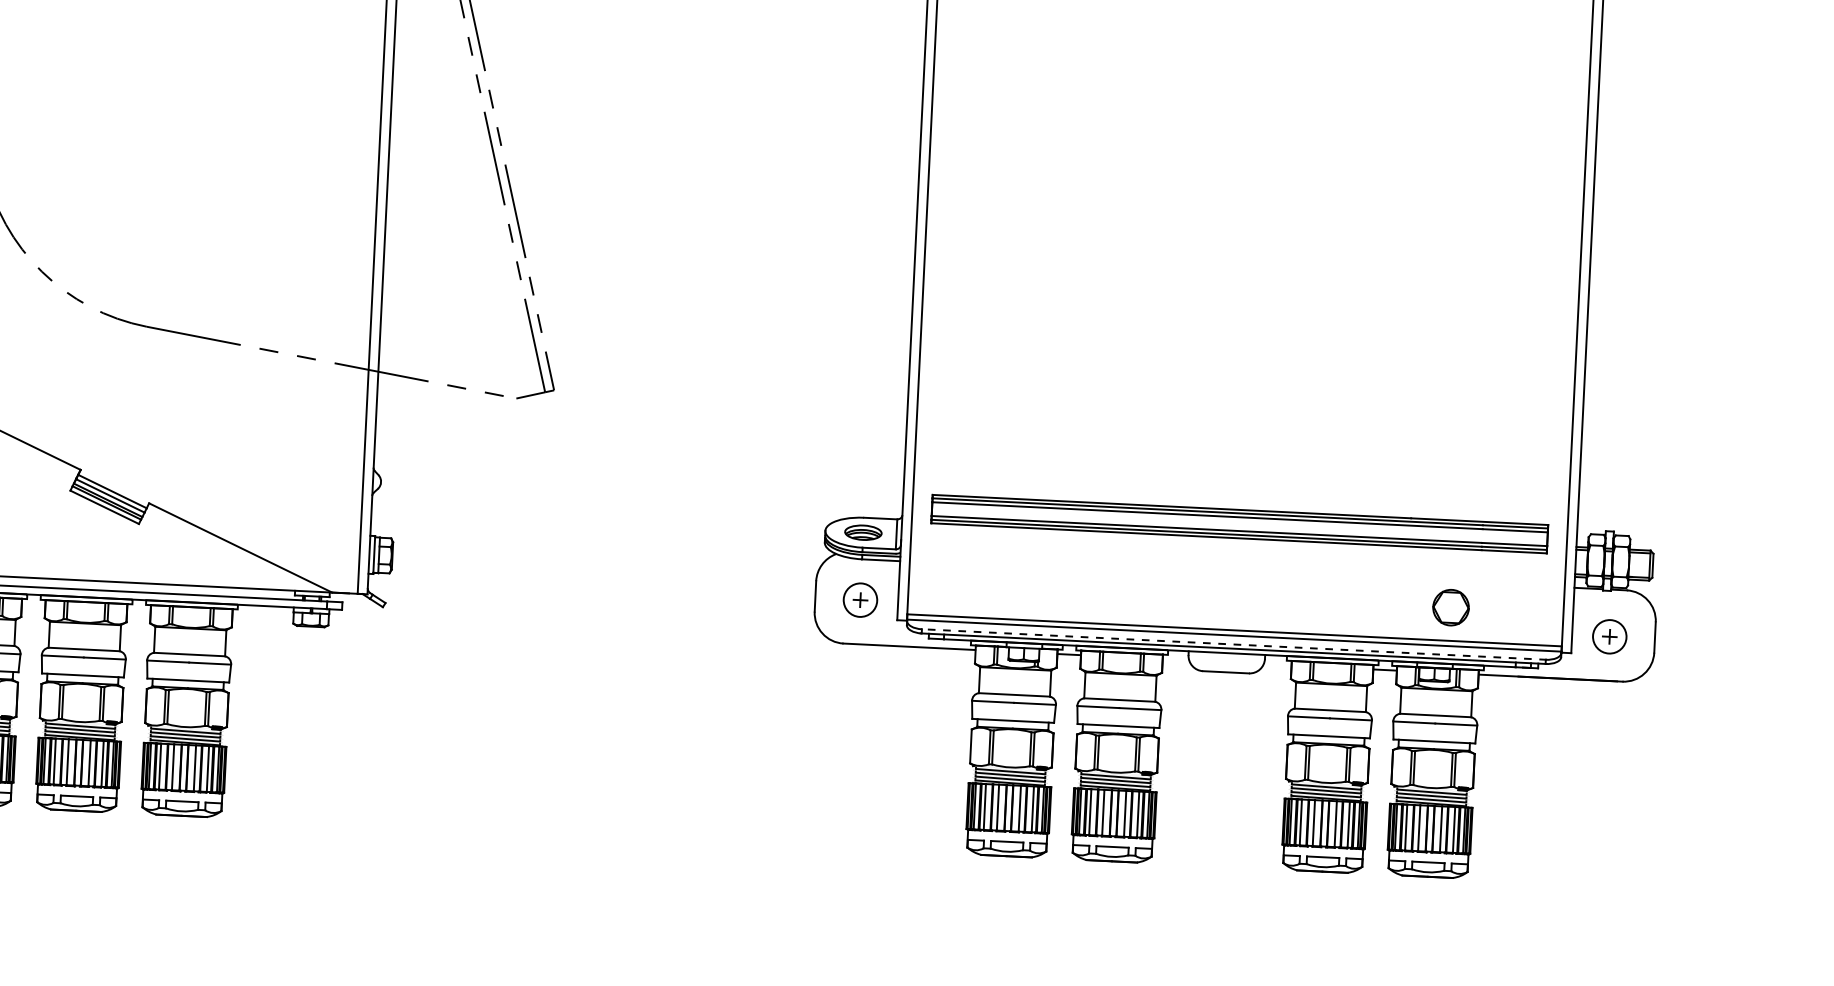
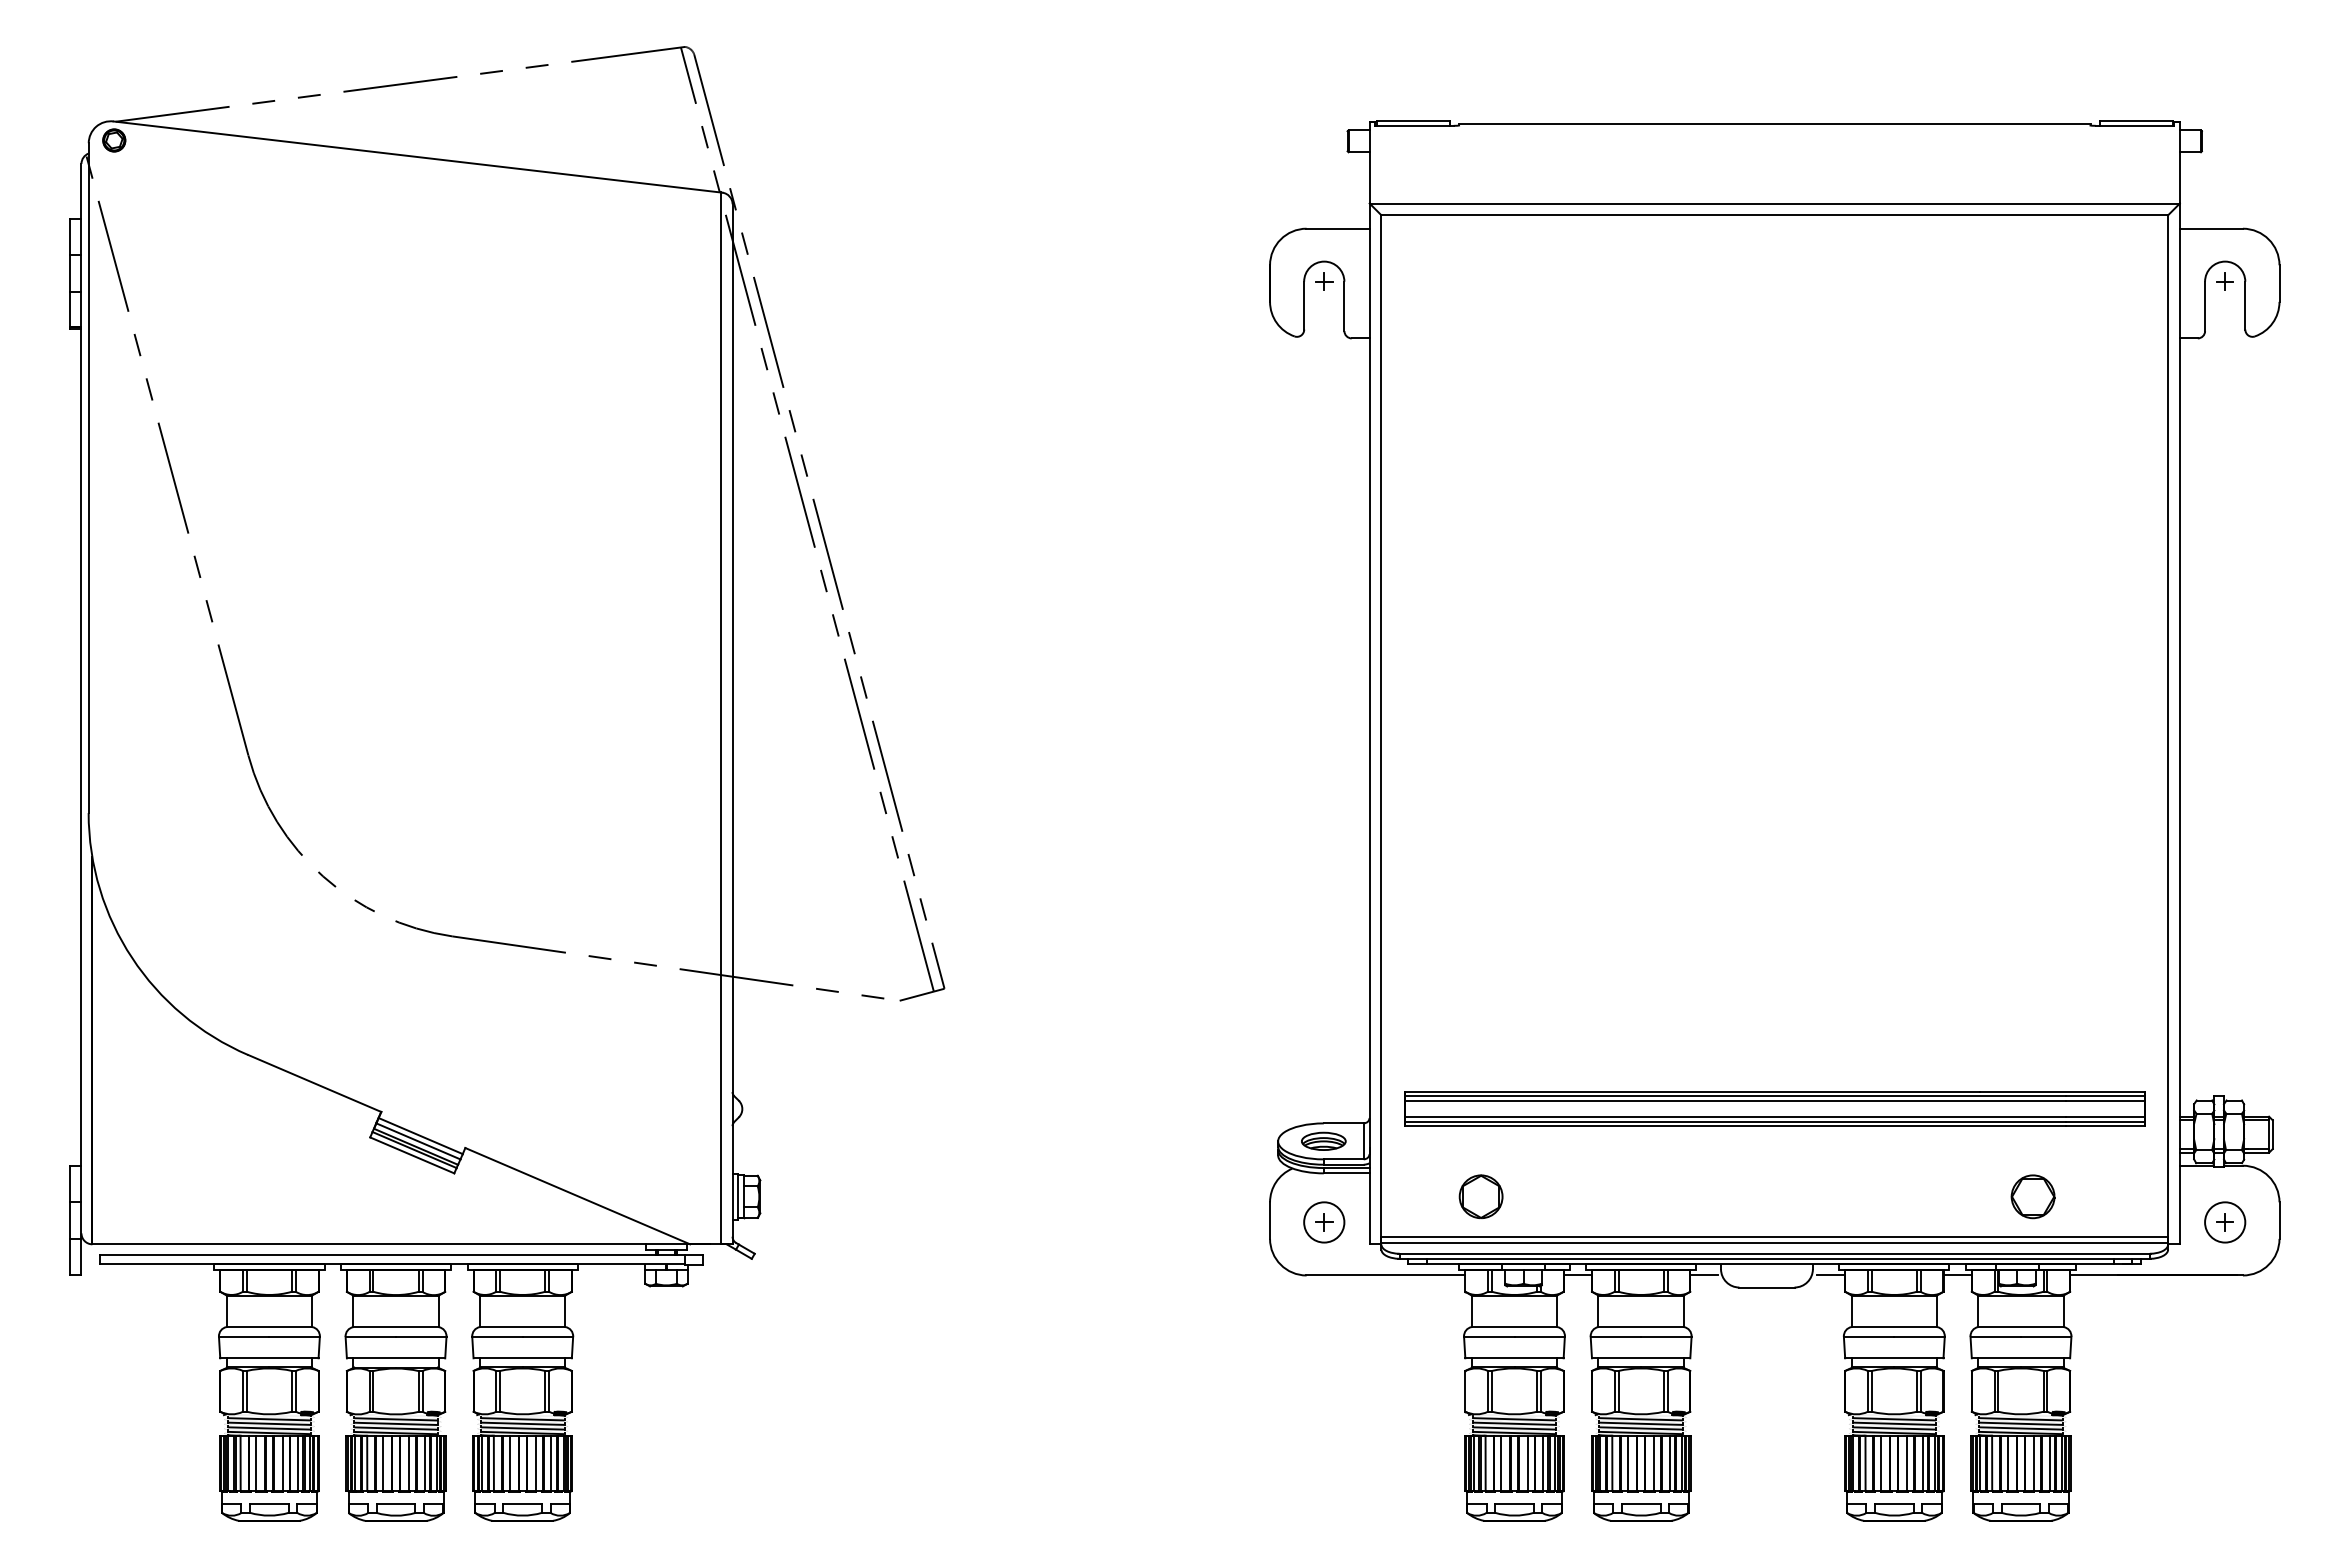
part: (991, 584) -> (1480, 1196), added
line: (1233, 644) -> (1774, 1253), dashed -> solid
line: (1174, 659) -> (1704, 1275), added
line: (1279, 664) -> (1830, 1275), added

